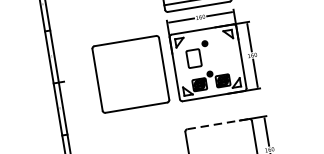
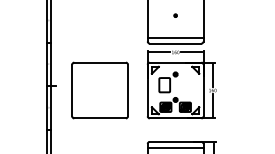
part: (130, 74) -> (99, 90), moved
line: (218, 123) -> (175, 141), dashed -> solid
line: (219, 130) -> (175, 147), added

